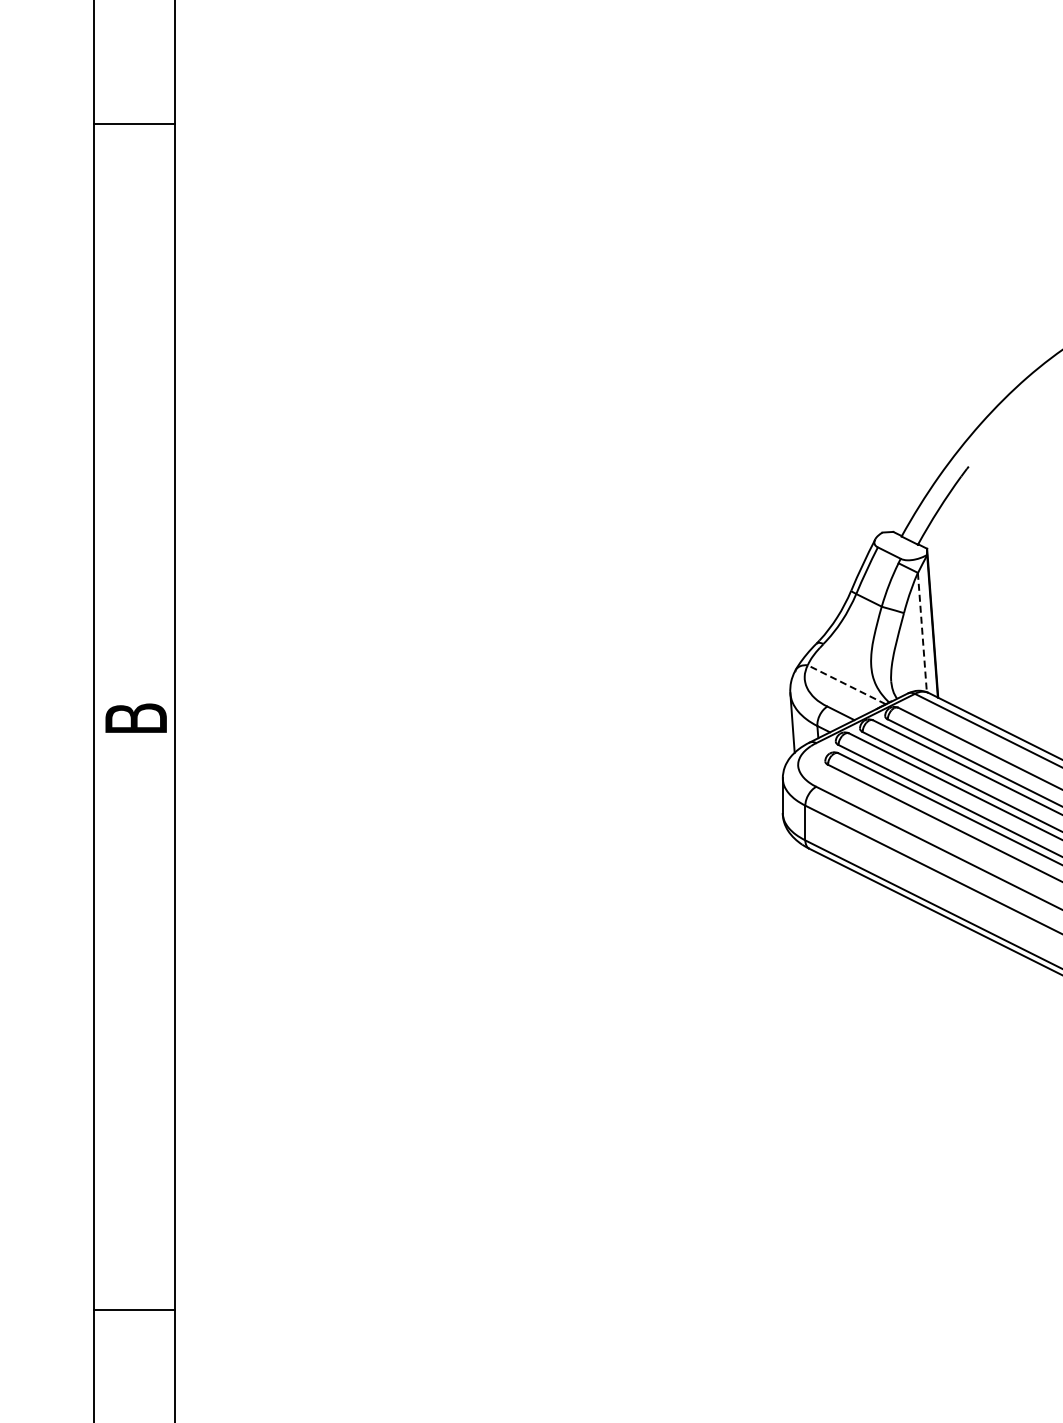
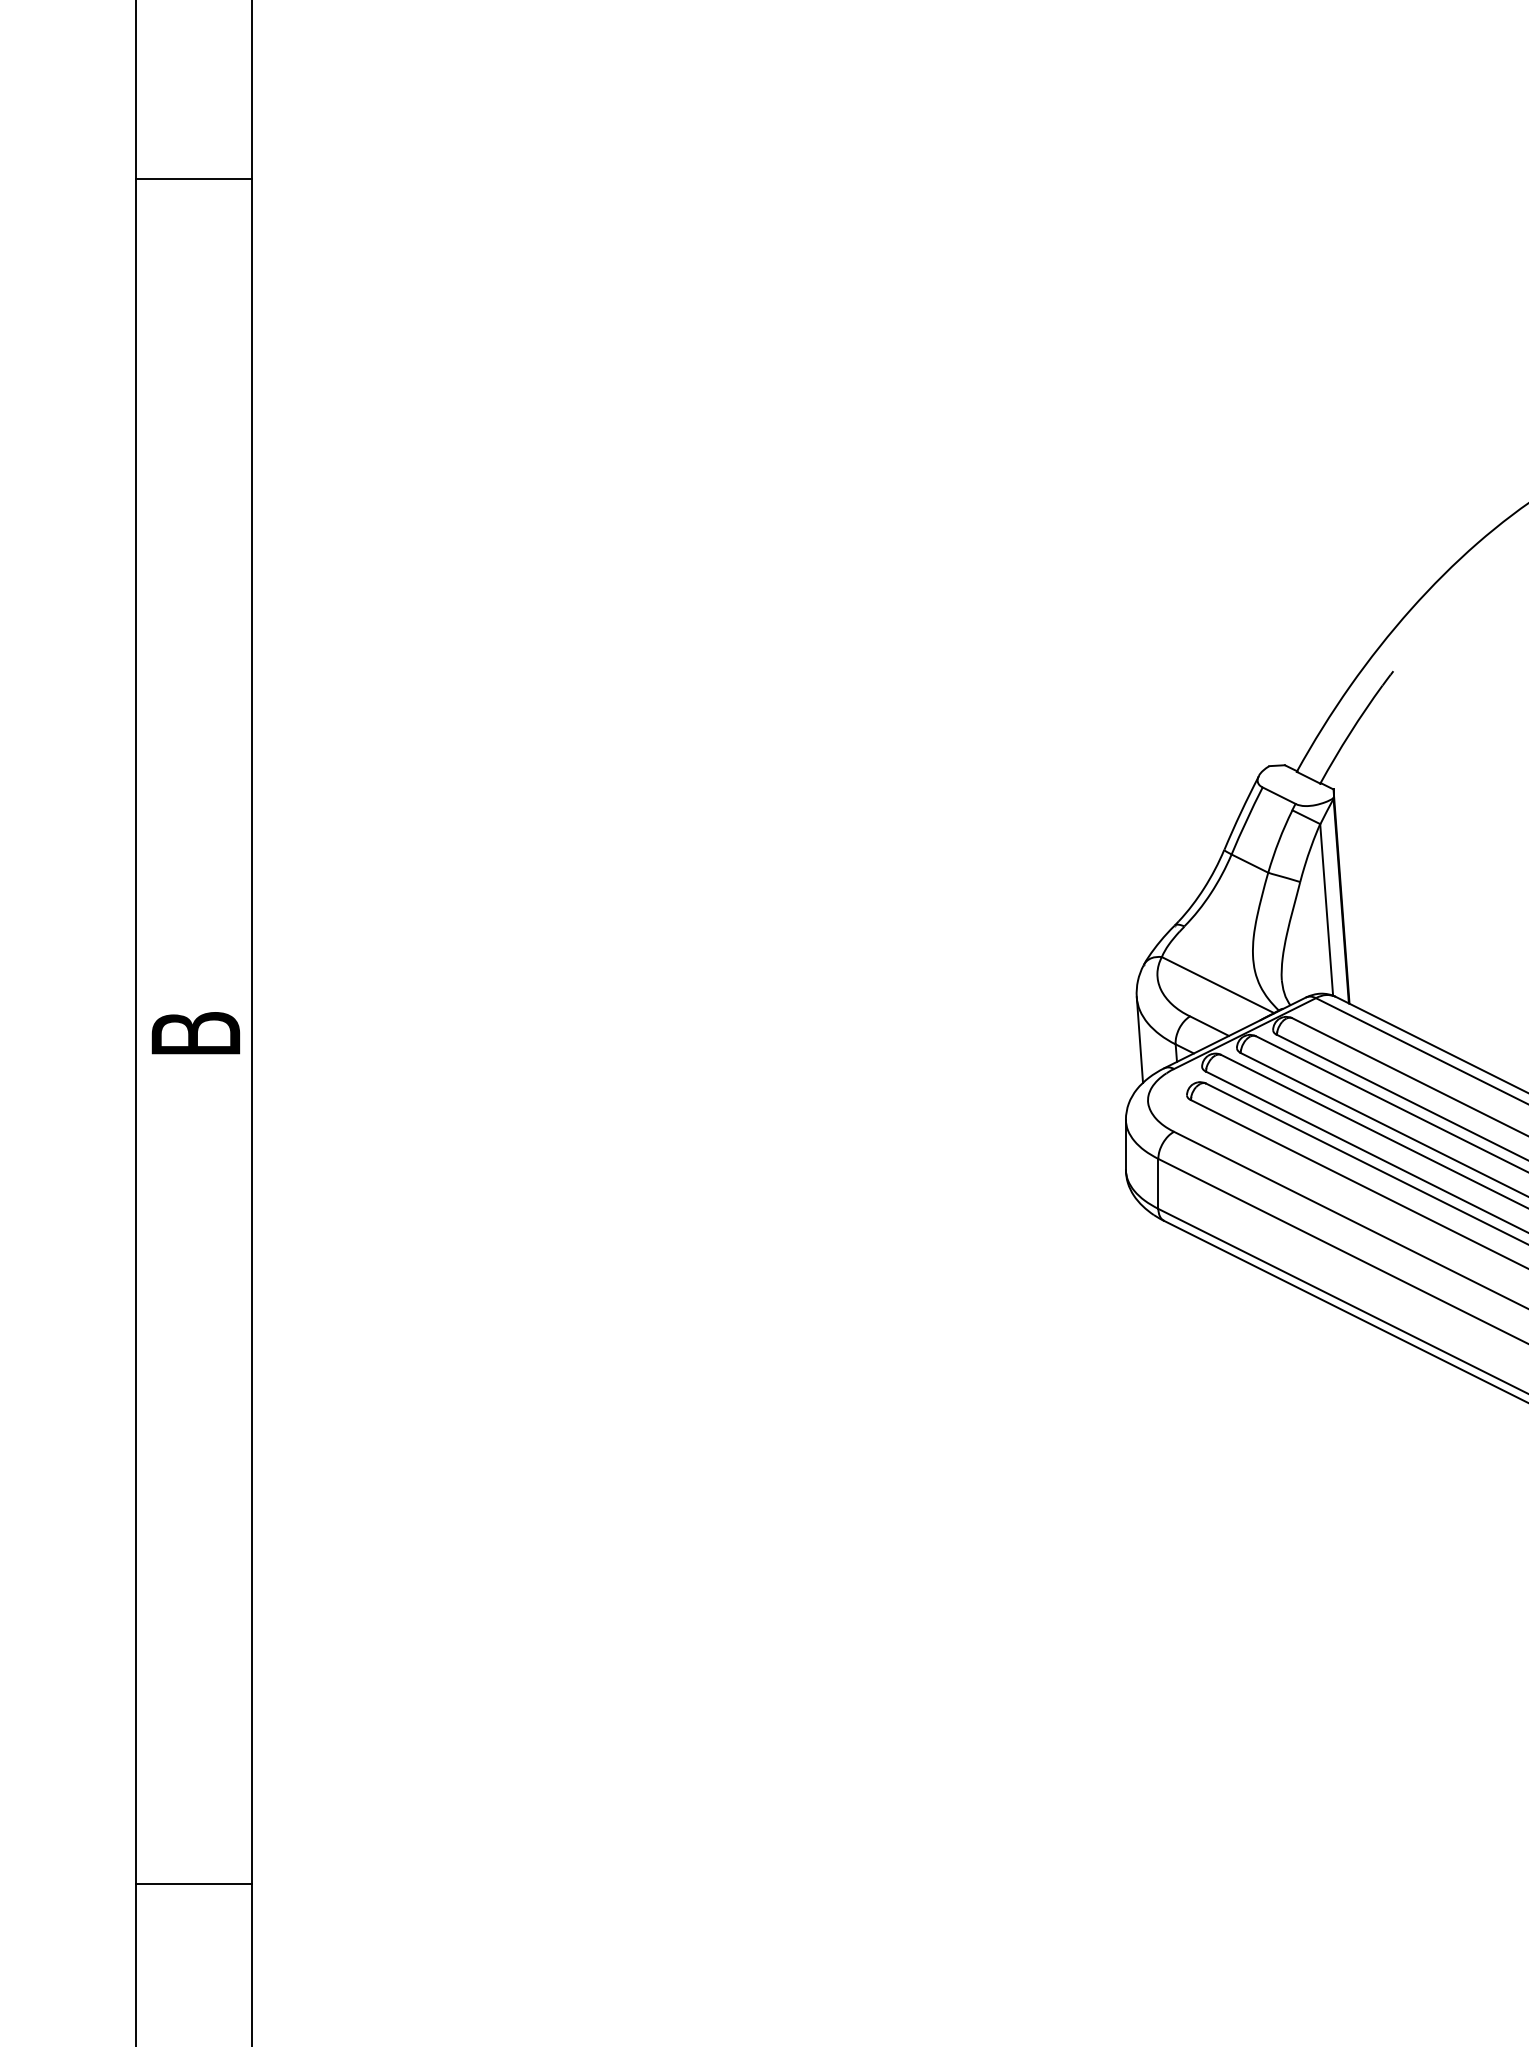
line: (922, 632) -> (1326, 909), dashed -> solid
line: (846, 684) -> (1217, 984), dashed -> solid

